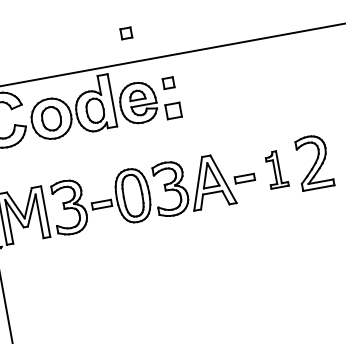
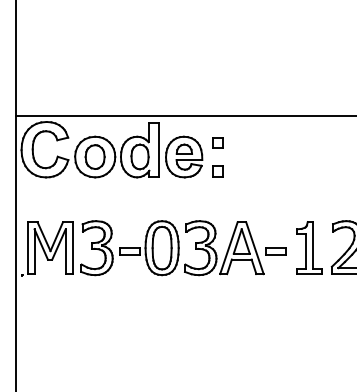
part: (126, 33) -> (184, 85), removed
part: (173, 111) -> (217, 171), size x0.71
part: (276, 169) -> (309, 247), size x1.43

